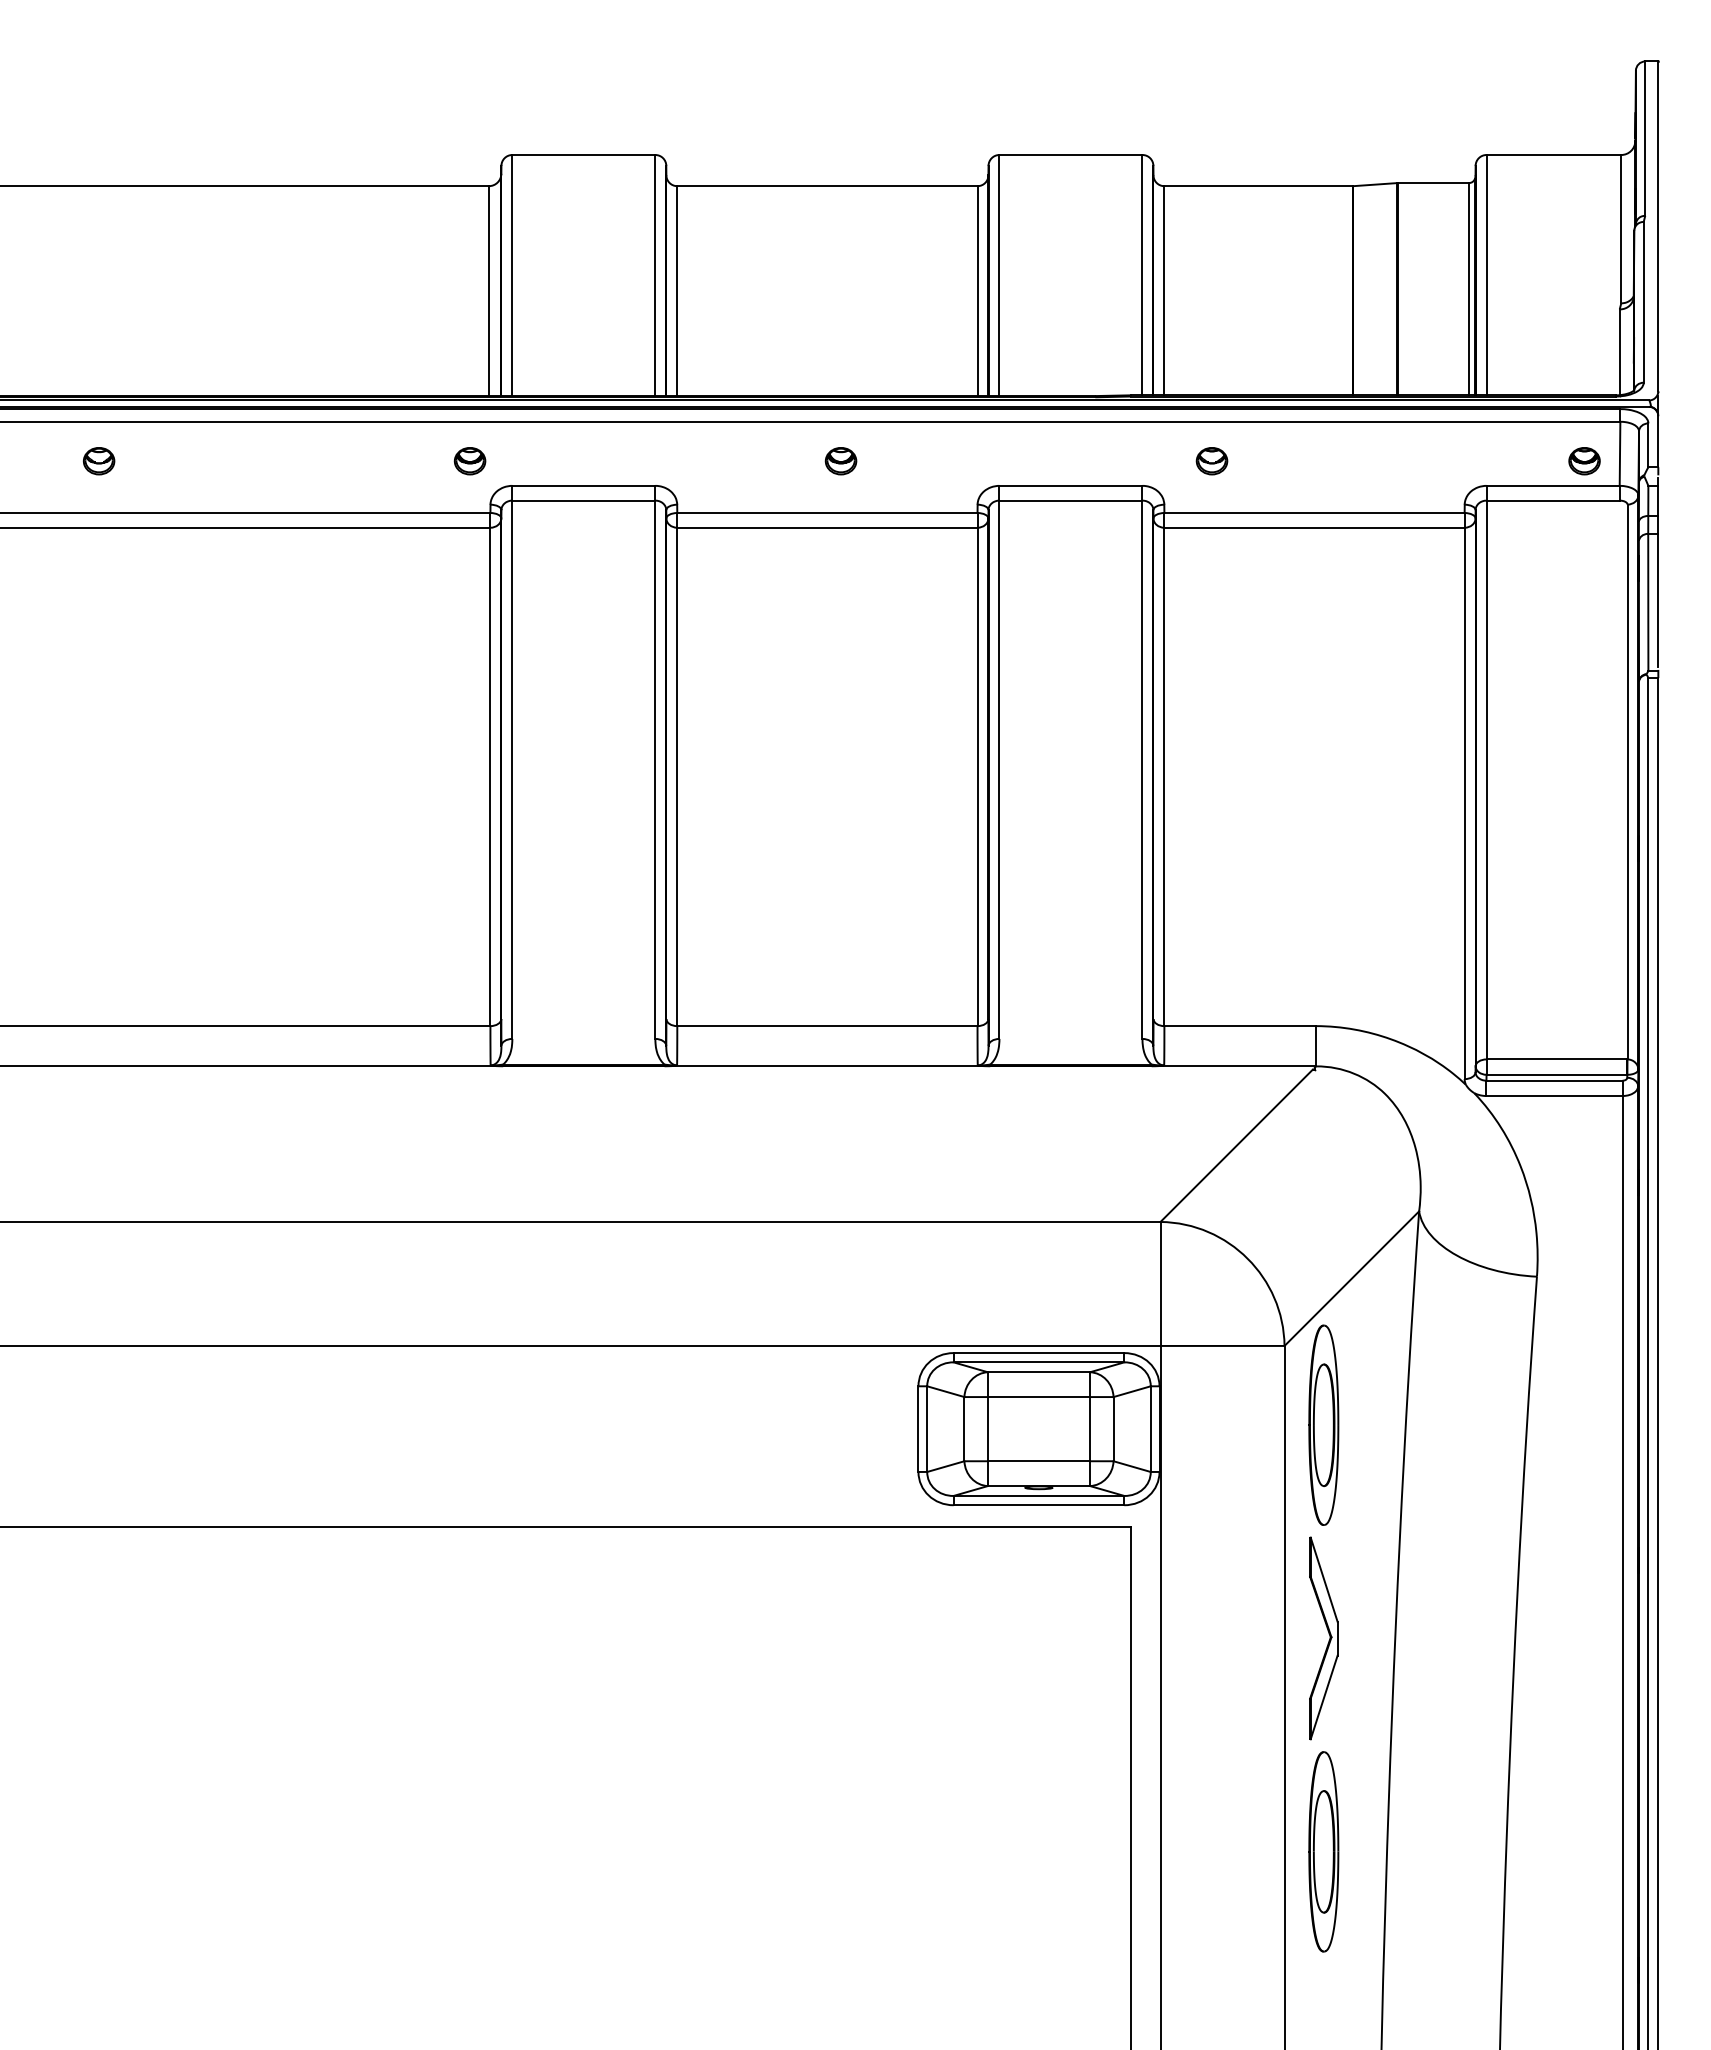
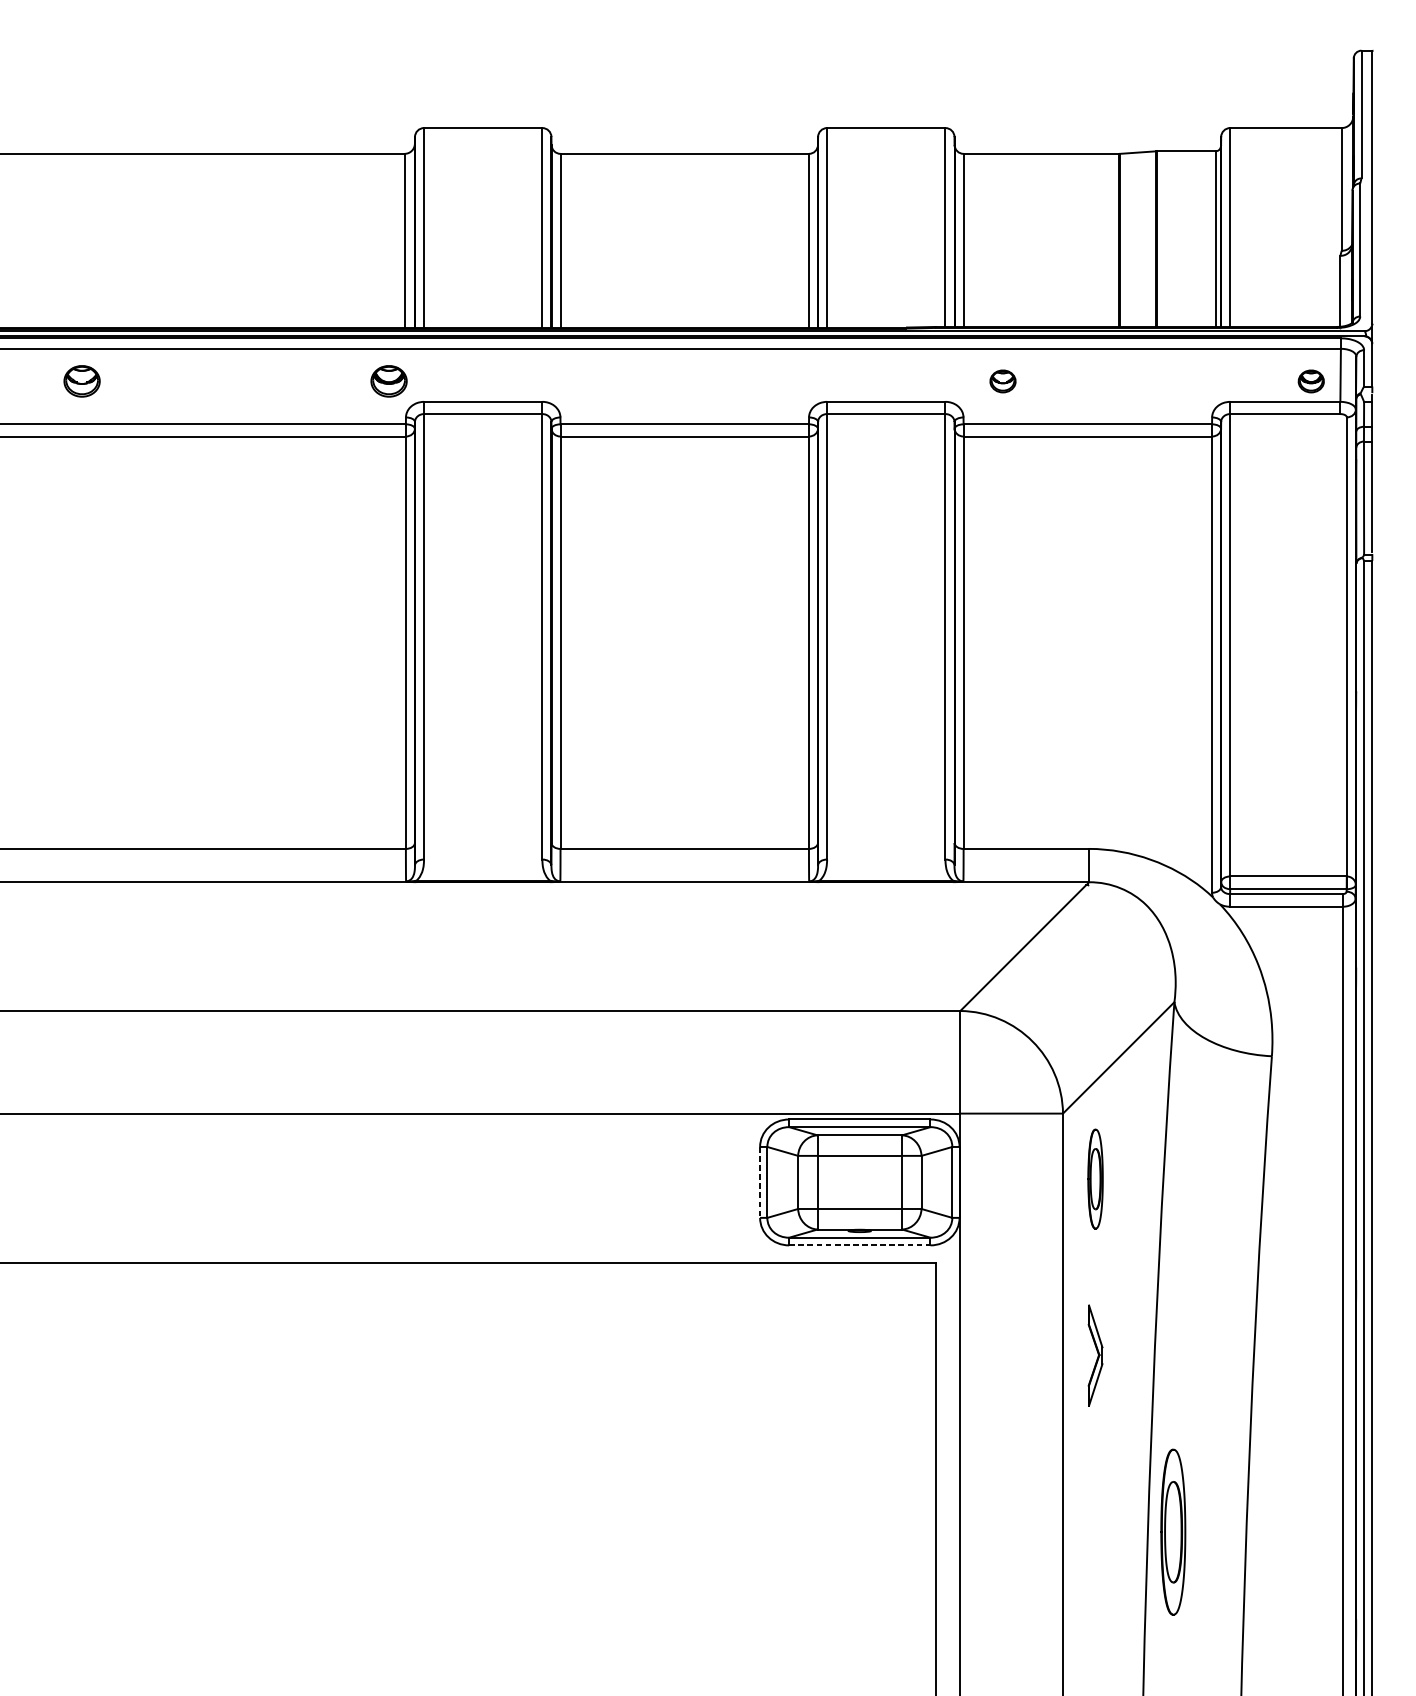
part: (98, 461) -> (81, 381), size x1.4
part: (469, 461) -> (388, 381), size x1.4
part: (840, 461) -> (695, 381), removed
part: (1323, 1424) -> (1095, 1178), size x0.6
line: (918, 1429) -> (760, 1182), solid -> dashed
line: (1039, 1505) -> (860, 1245), solid -> dashed
part: (1323, 1638) -> (1095, 1355), size x0.6
part: (1323, 1851) -> (1173, 1531), moved

